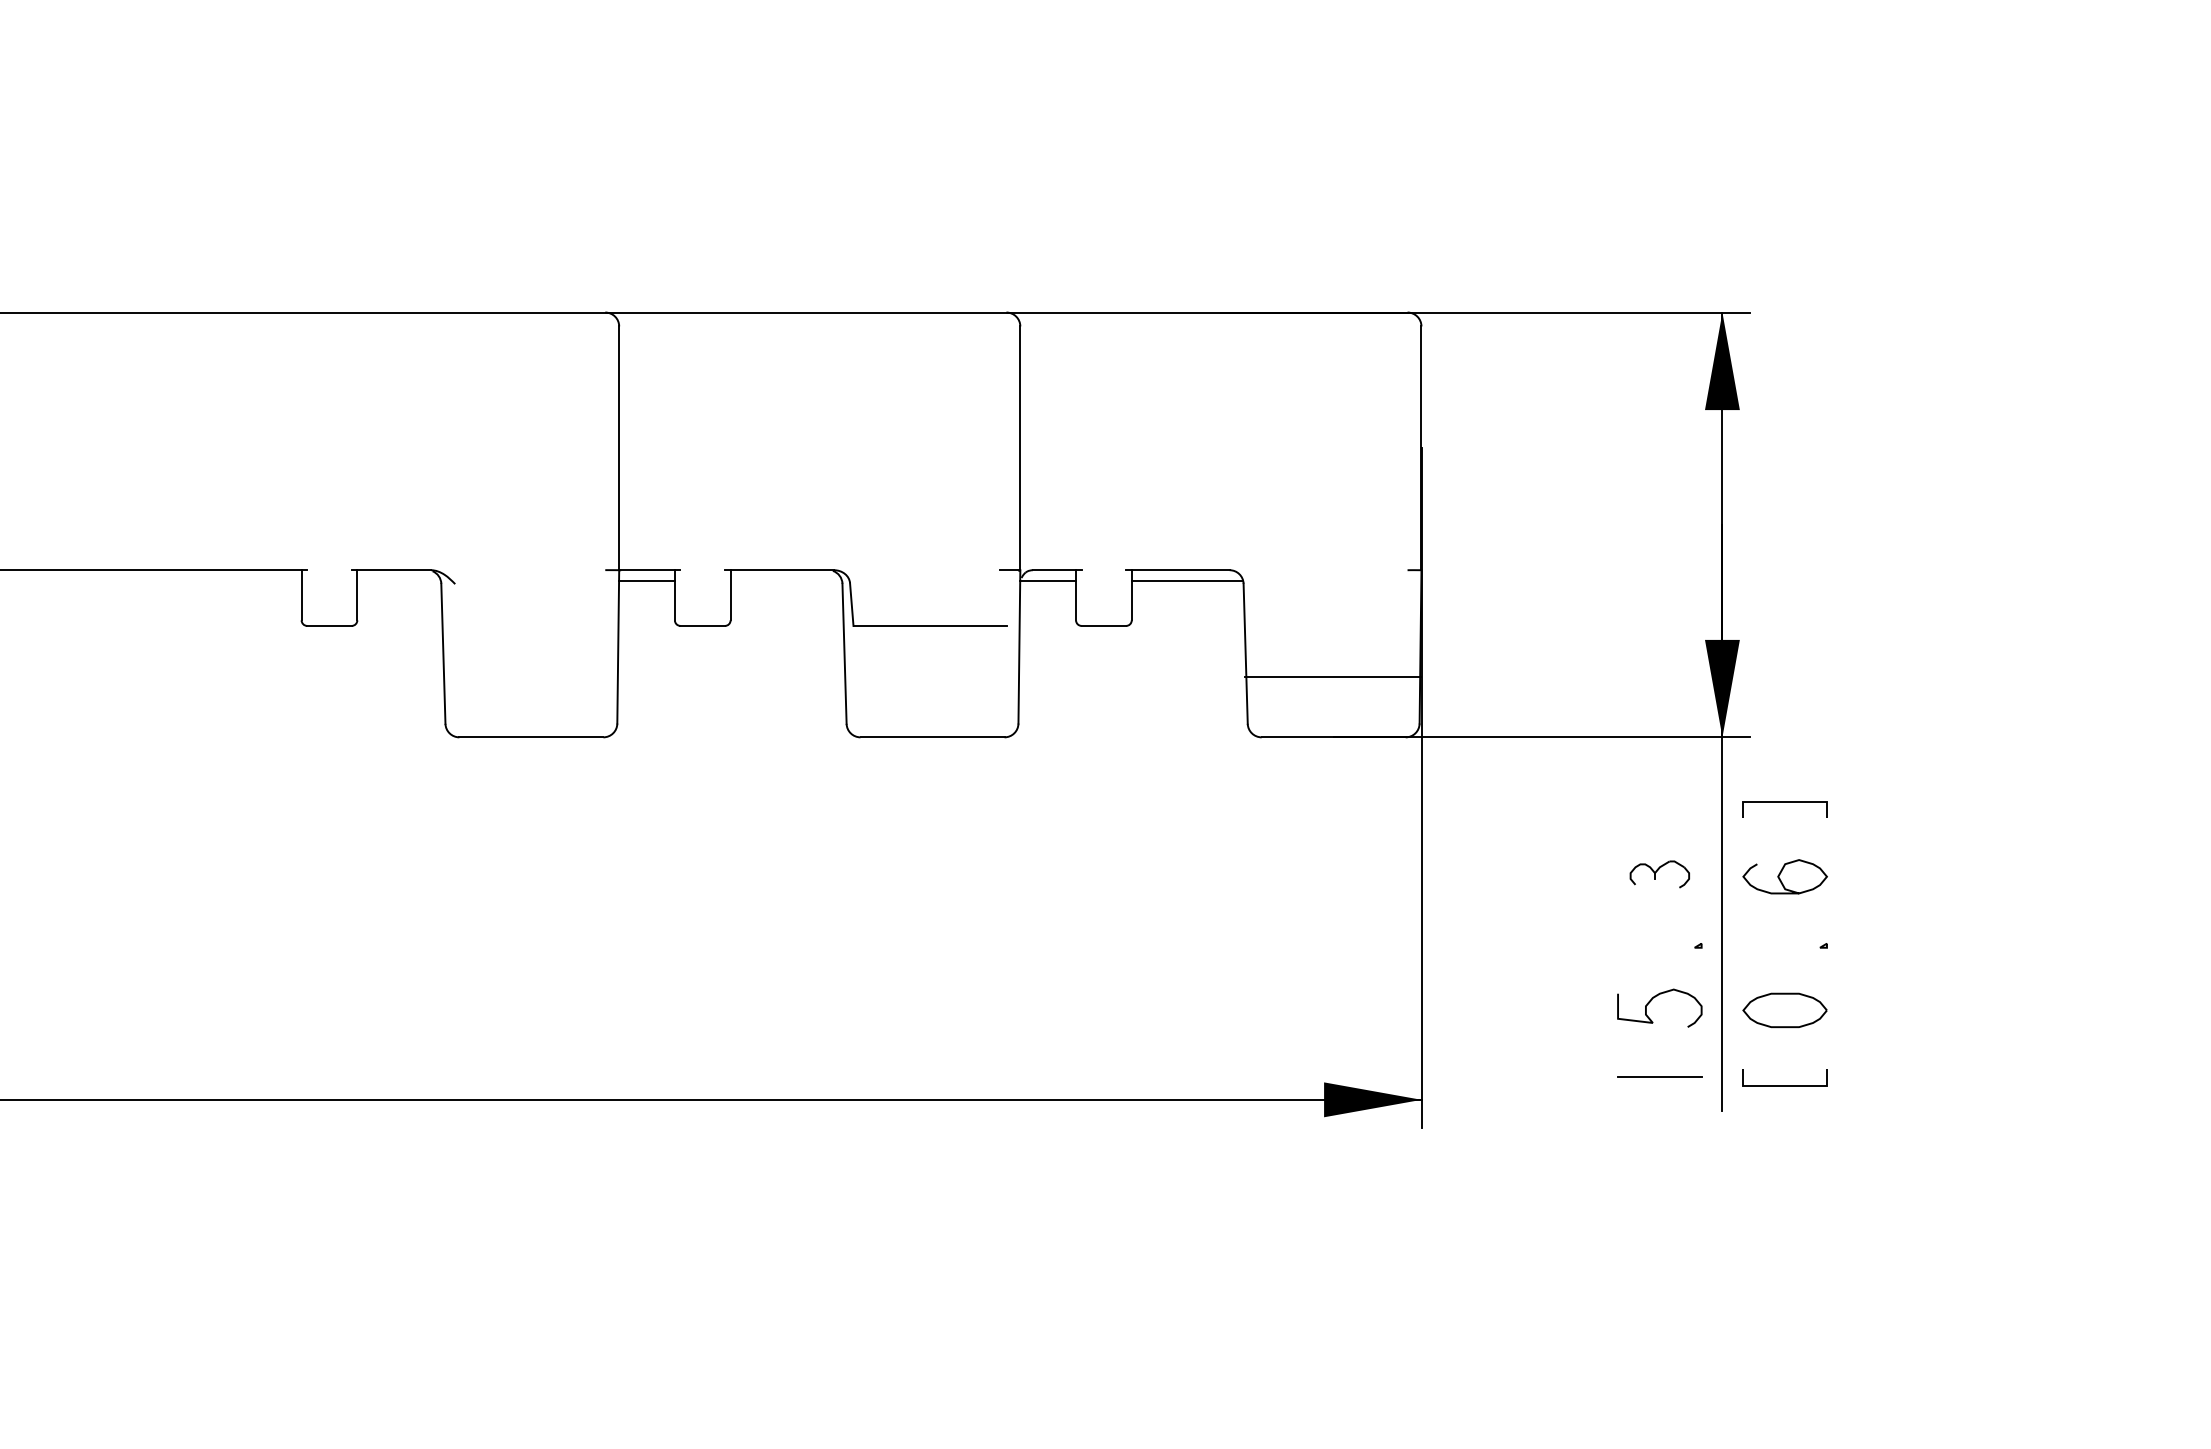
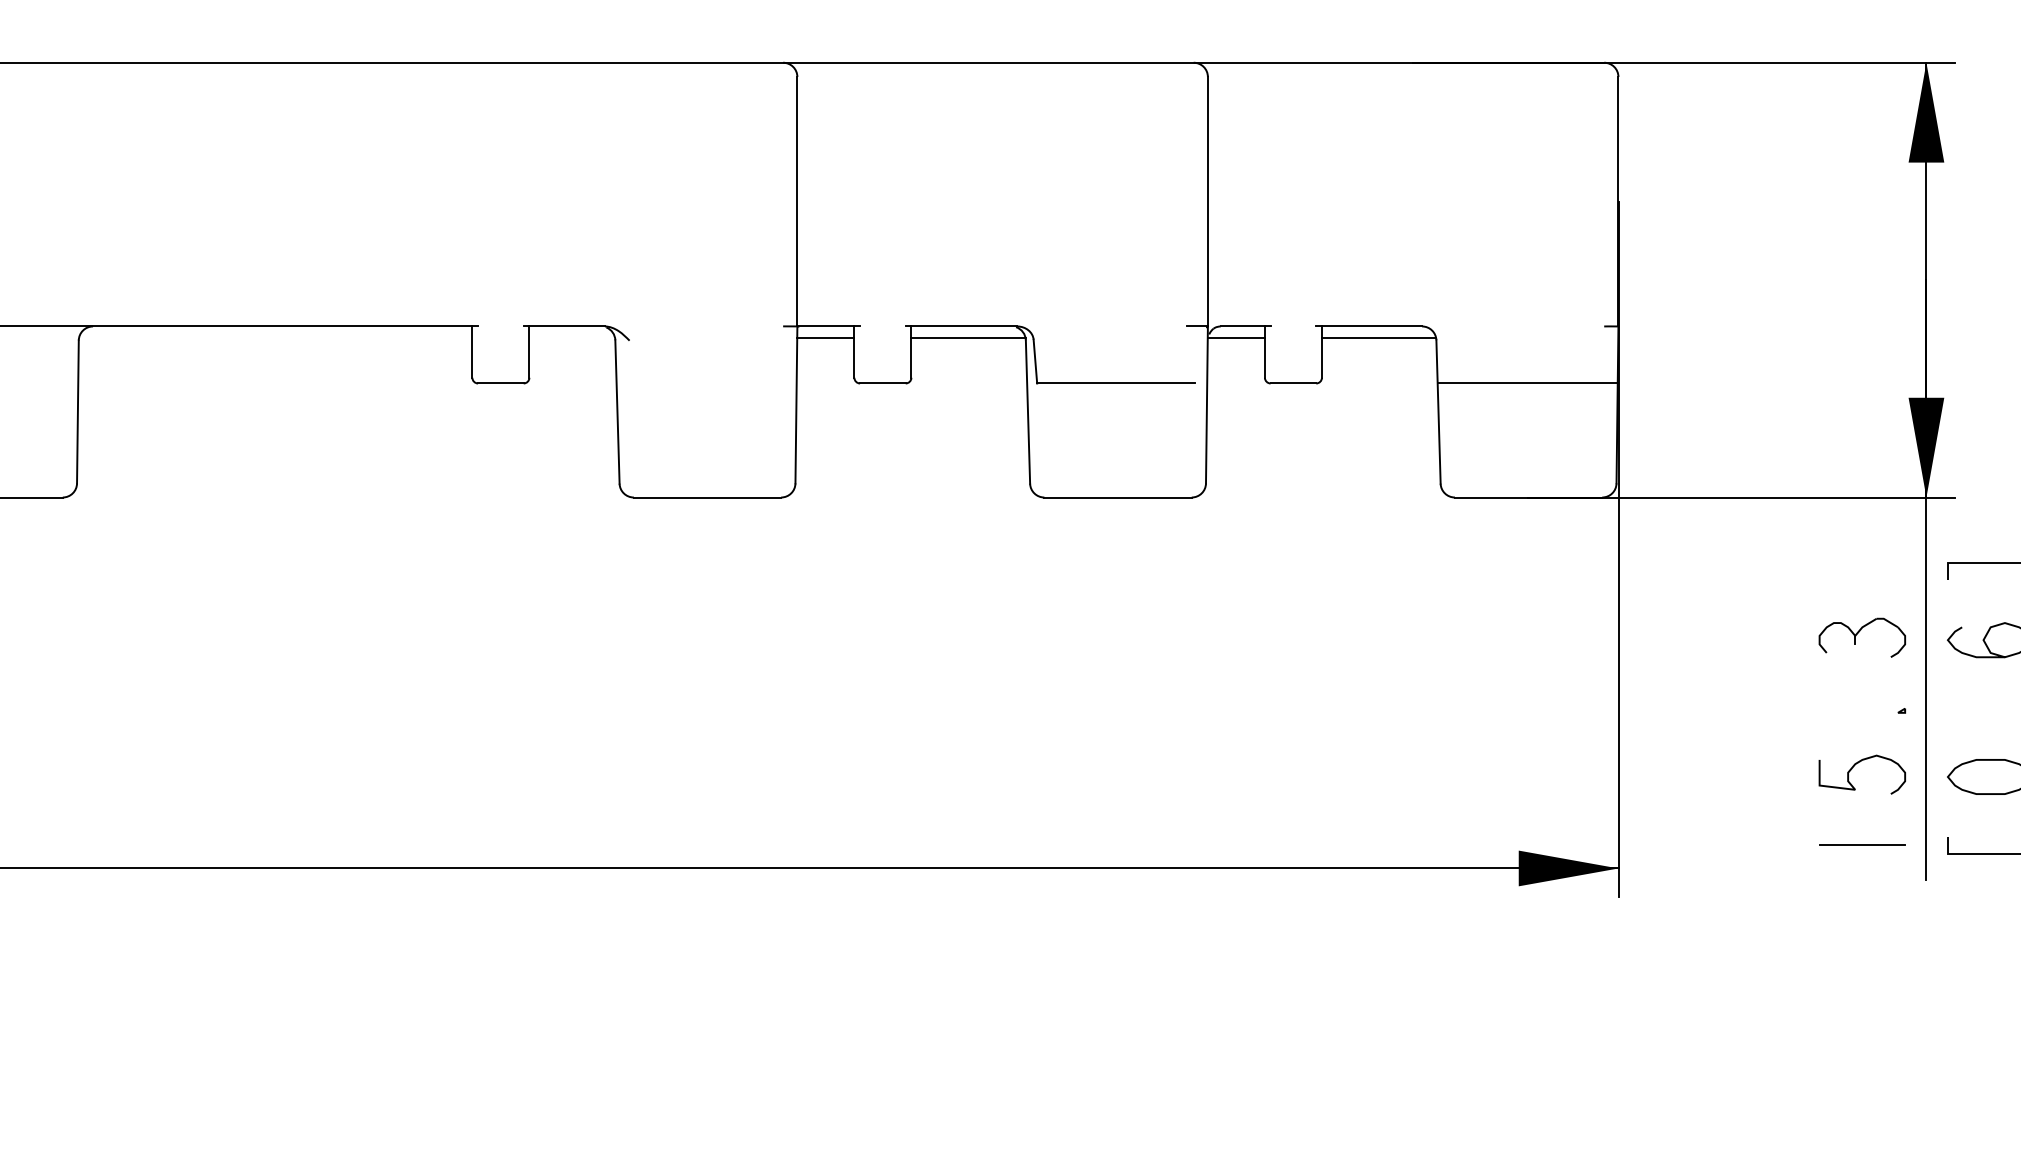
line: (786, 581) -> (968, 338), added
line: (1332, 676) -> (1527, 383), moved
part: (1659, 874) -> (1862, 637), size x1.43

